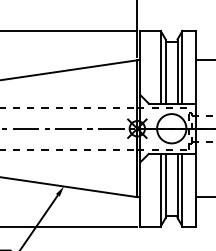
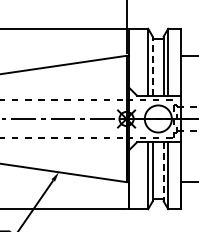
line: (165, 71) -> (152, 66), solid -> dashed
line: (177, 185) -> (163, 171), solid -> dashed

